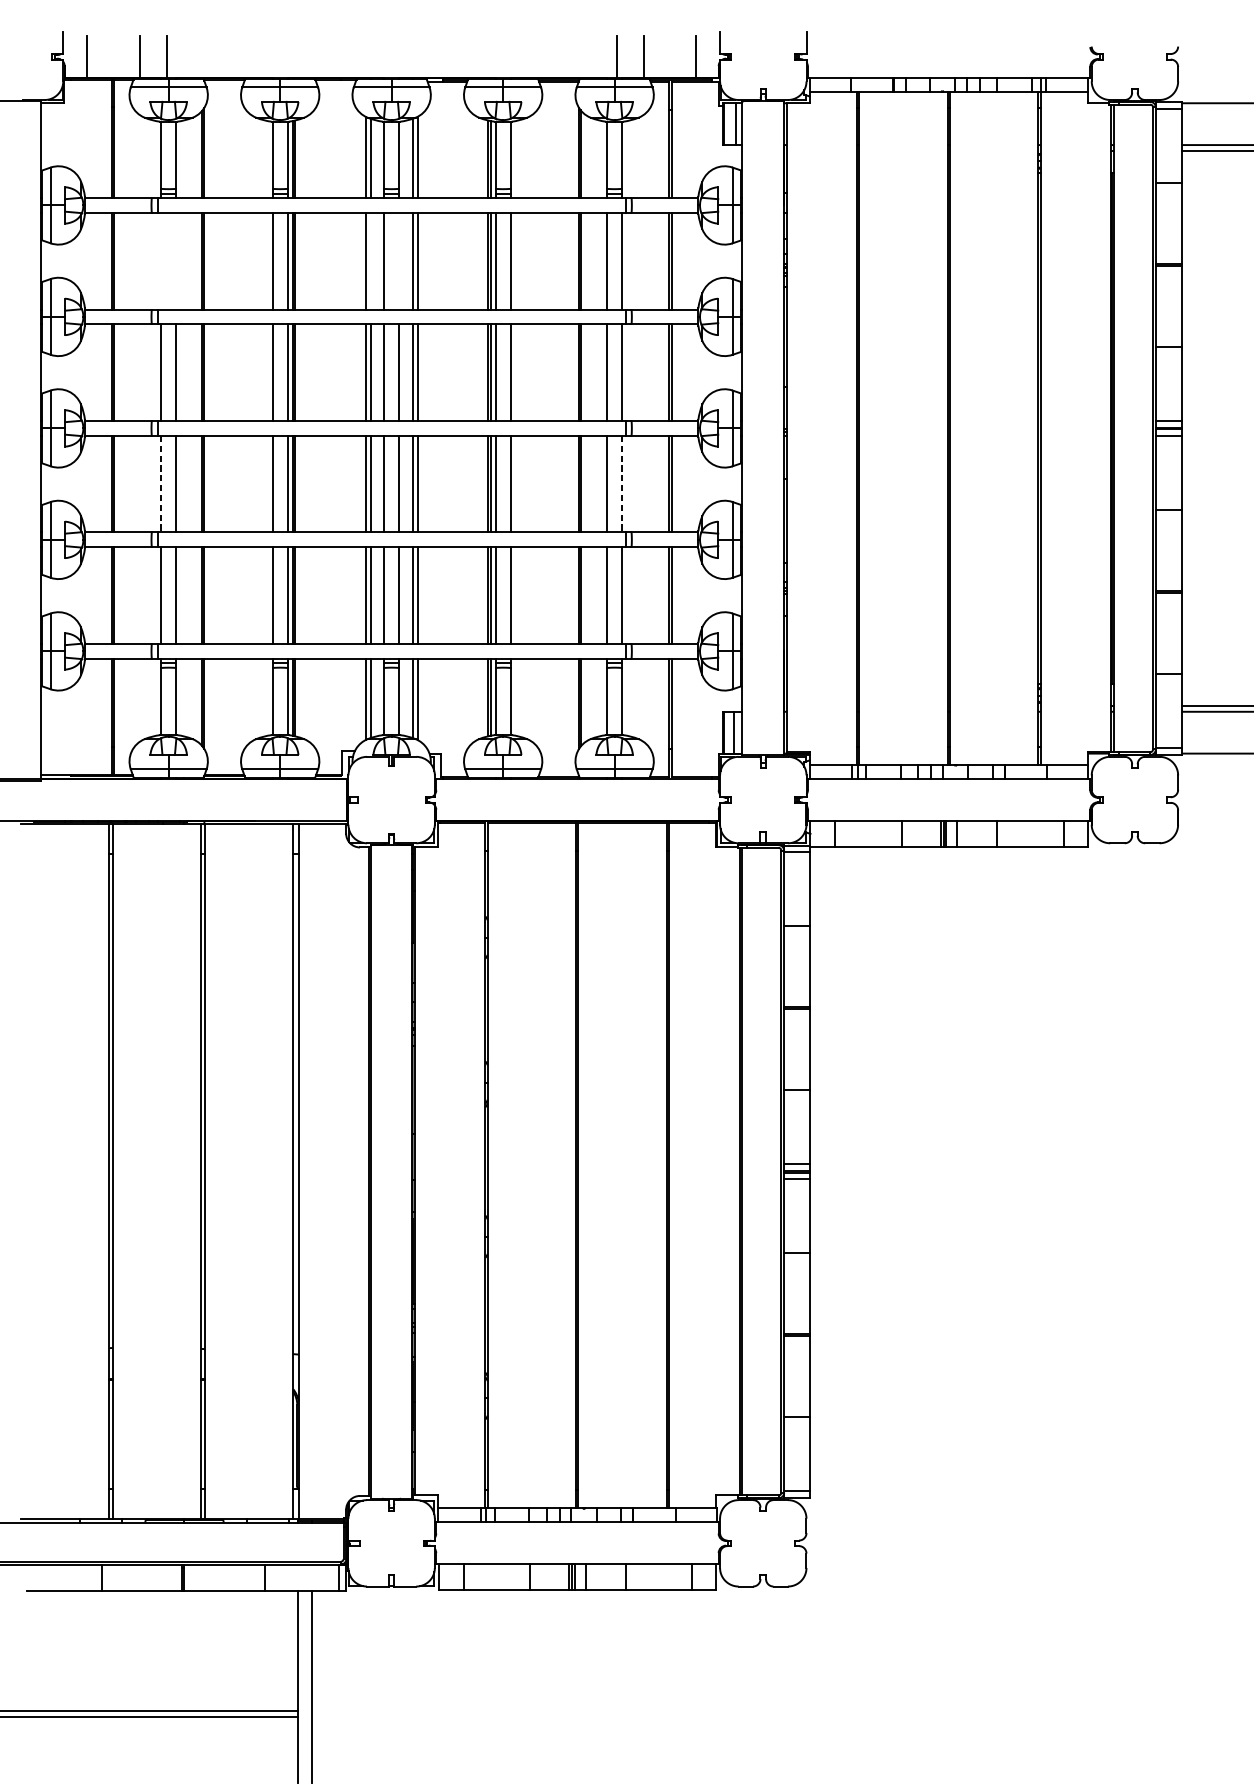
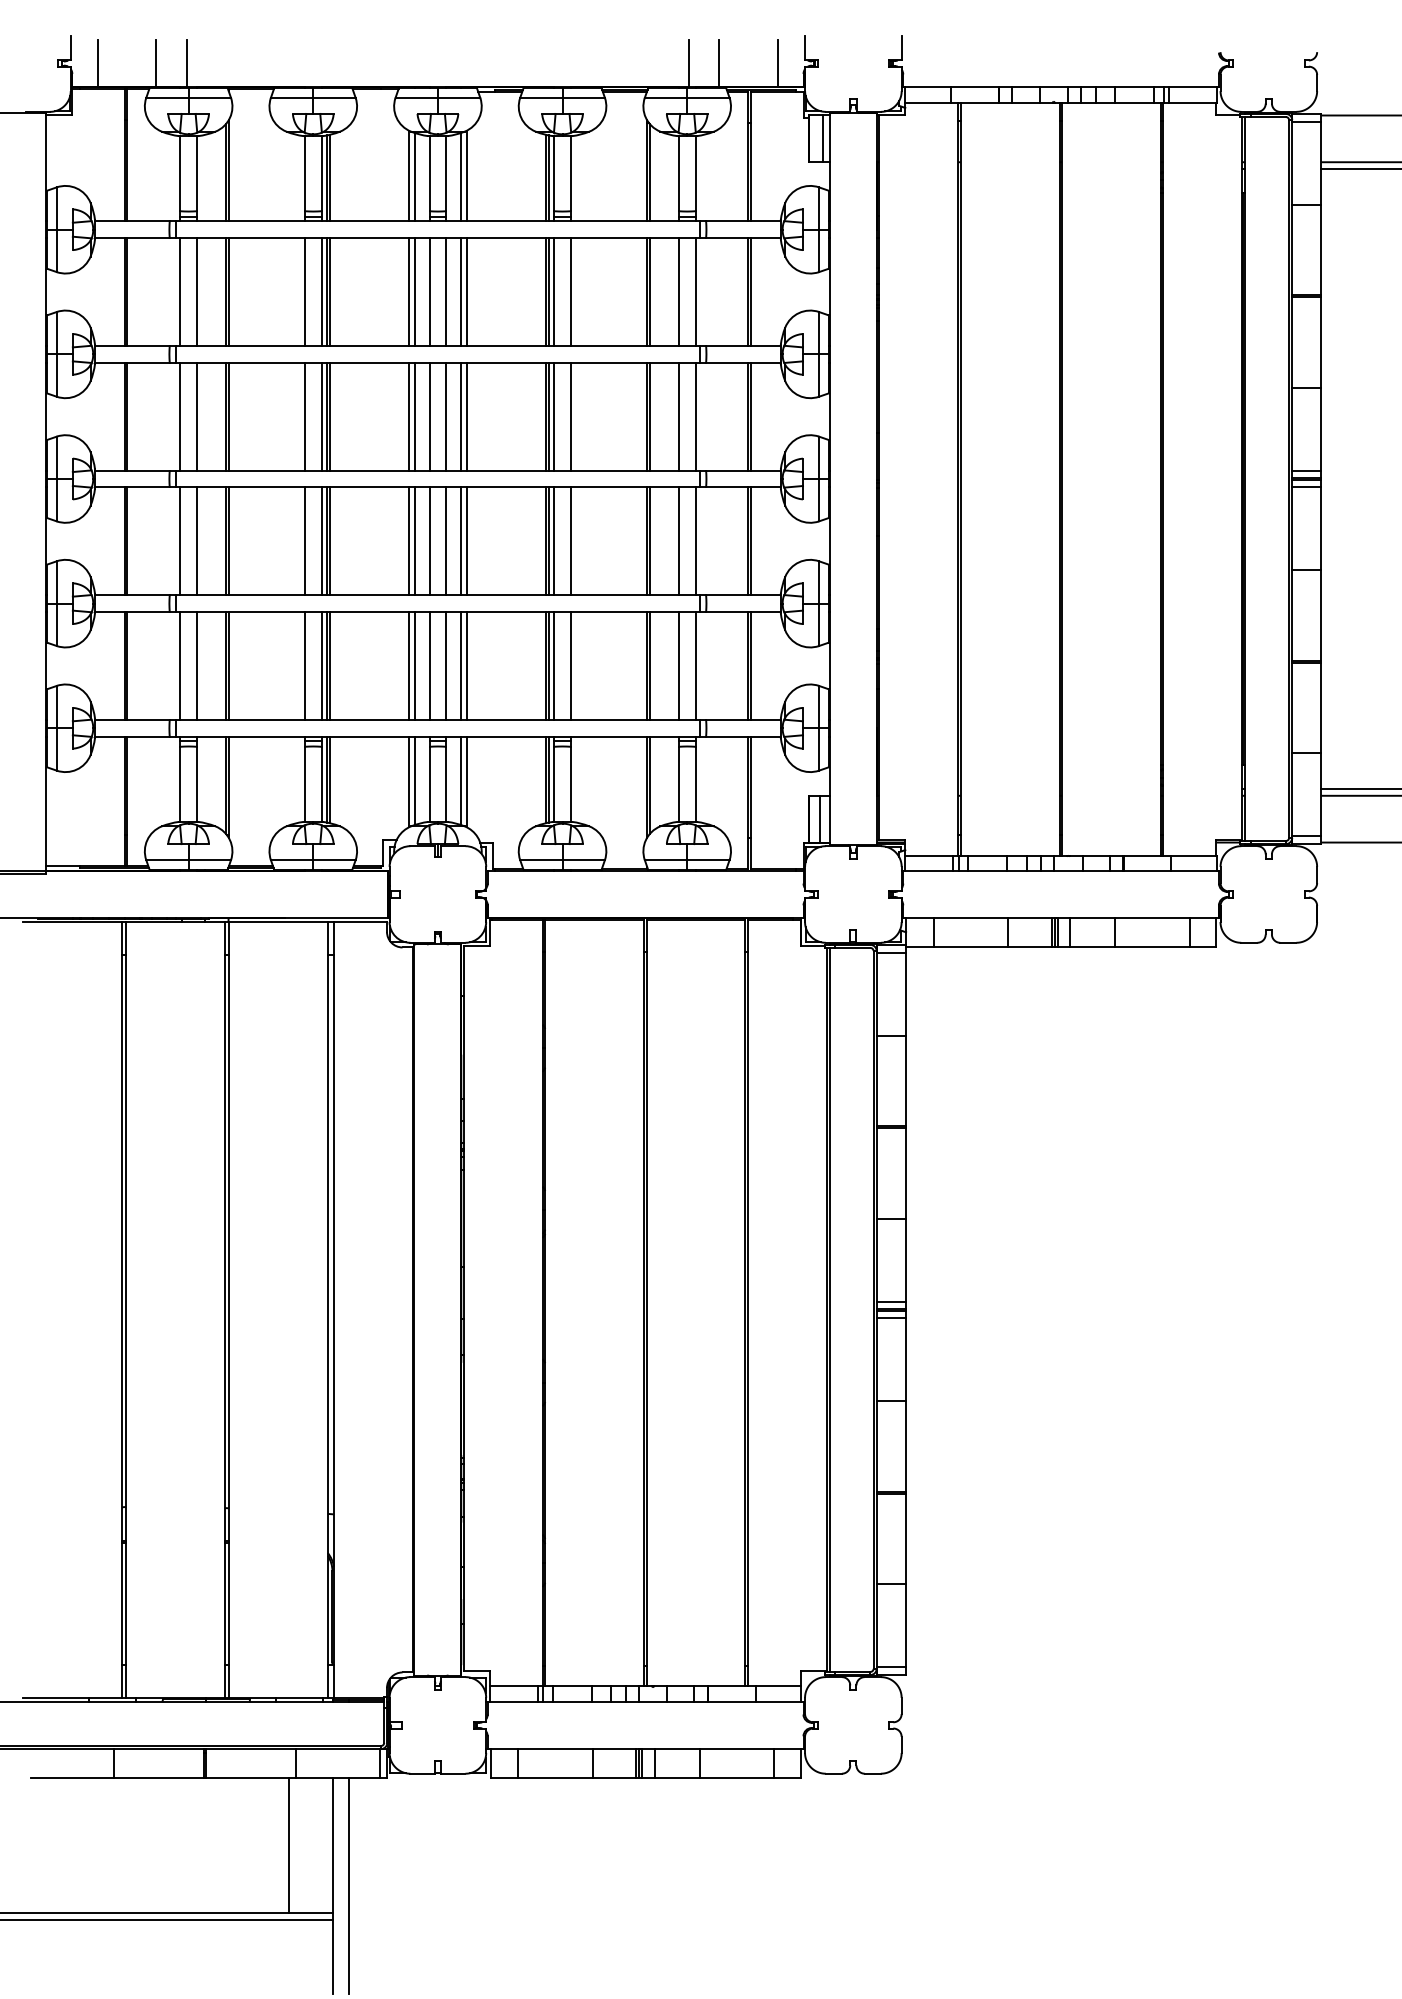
line: (161, 261) -> (180, 292), added
line: (175, 261) -> (196, 292), added
line: (370, 261) -> (414, 292), added
line: (399, 261) -> (446, 292), added
line: (161, 484) -> (180, 541), dashed -> solid
line: (622, 484) -> (695, 541), dashed -> solid
line: (258, 1650) -> (289, 1845), added

